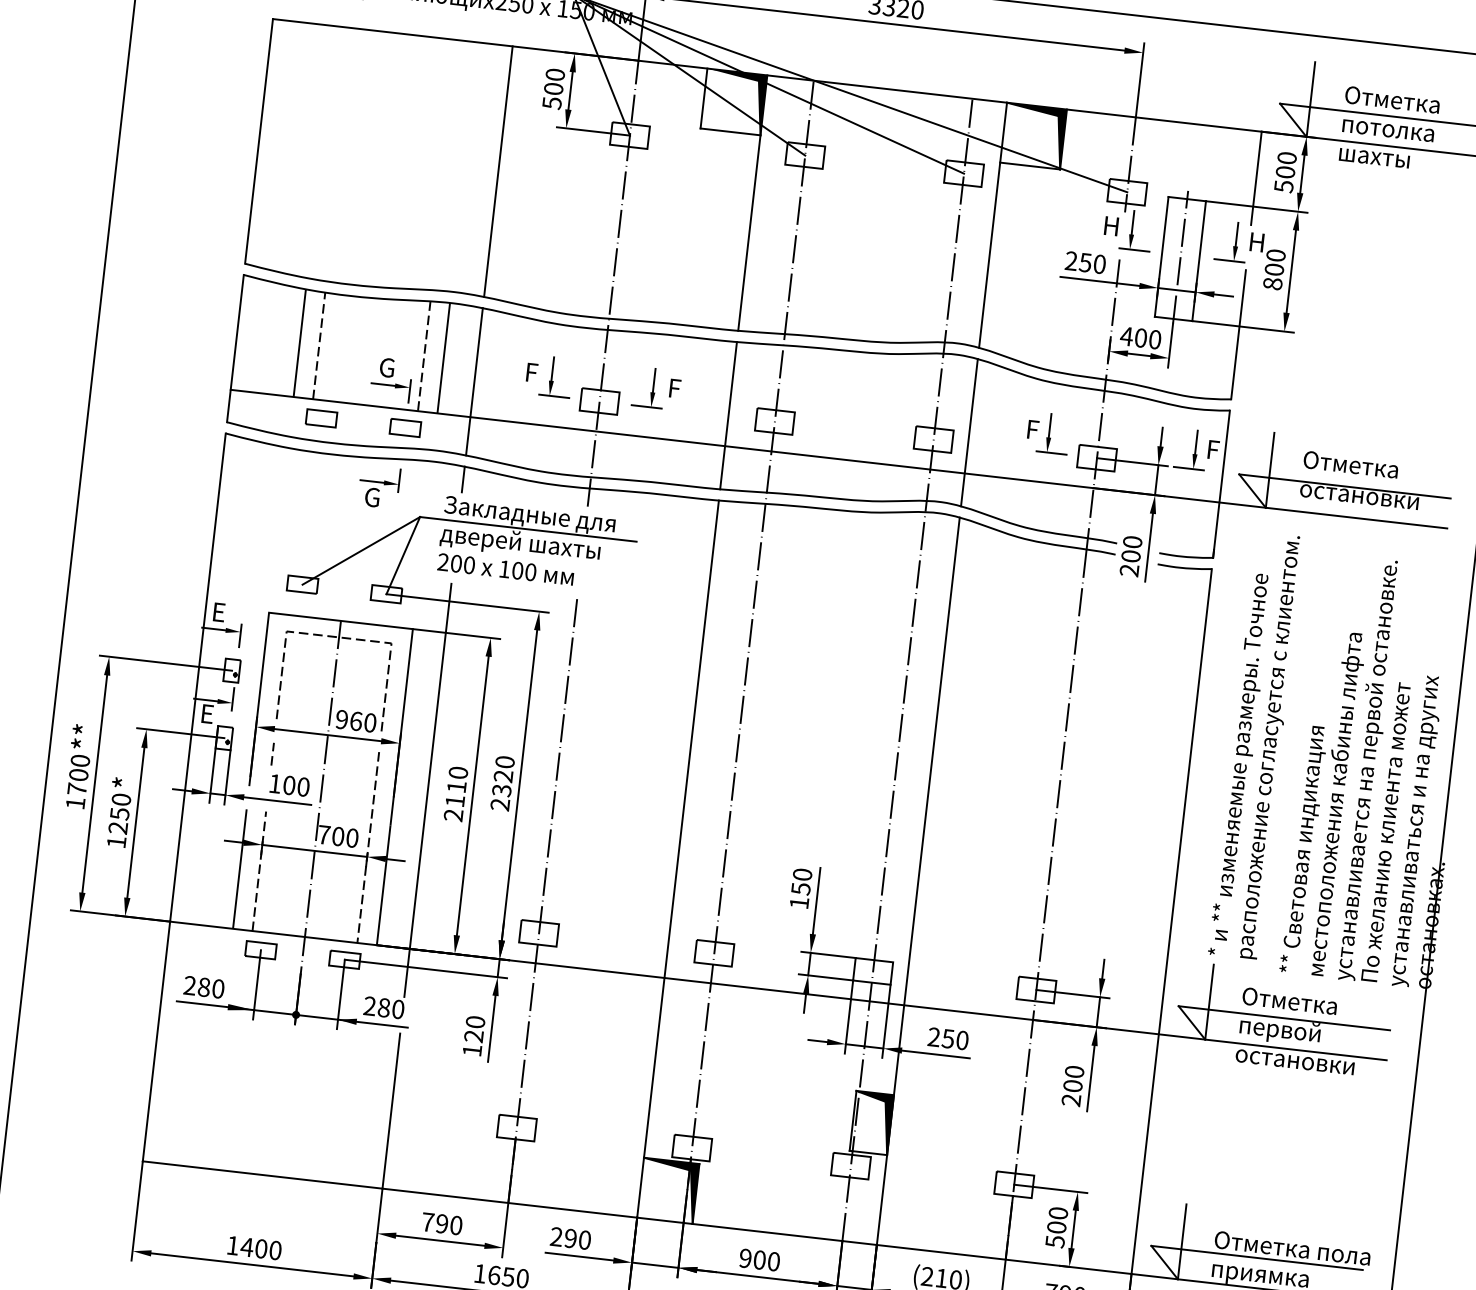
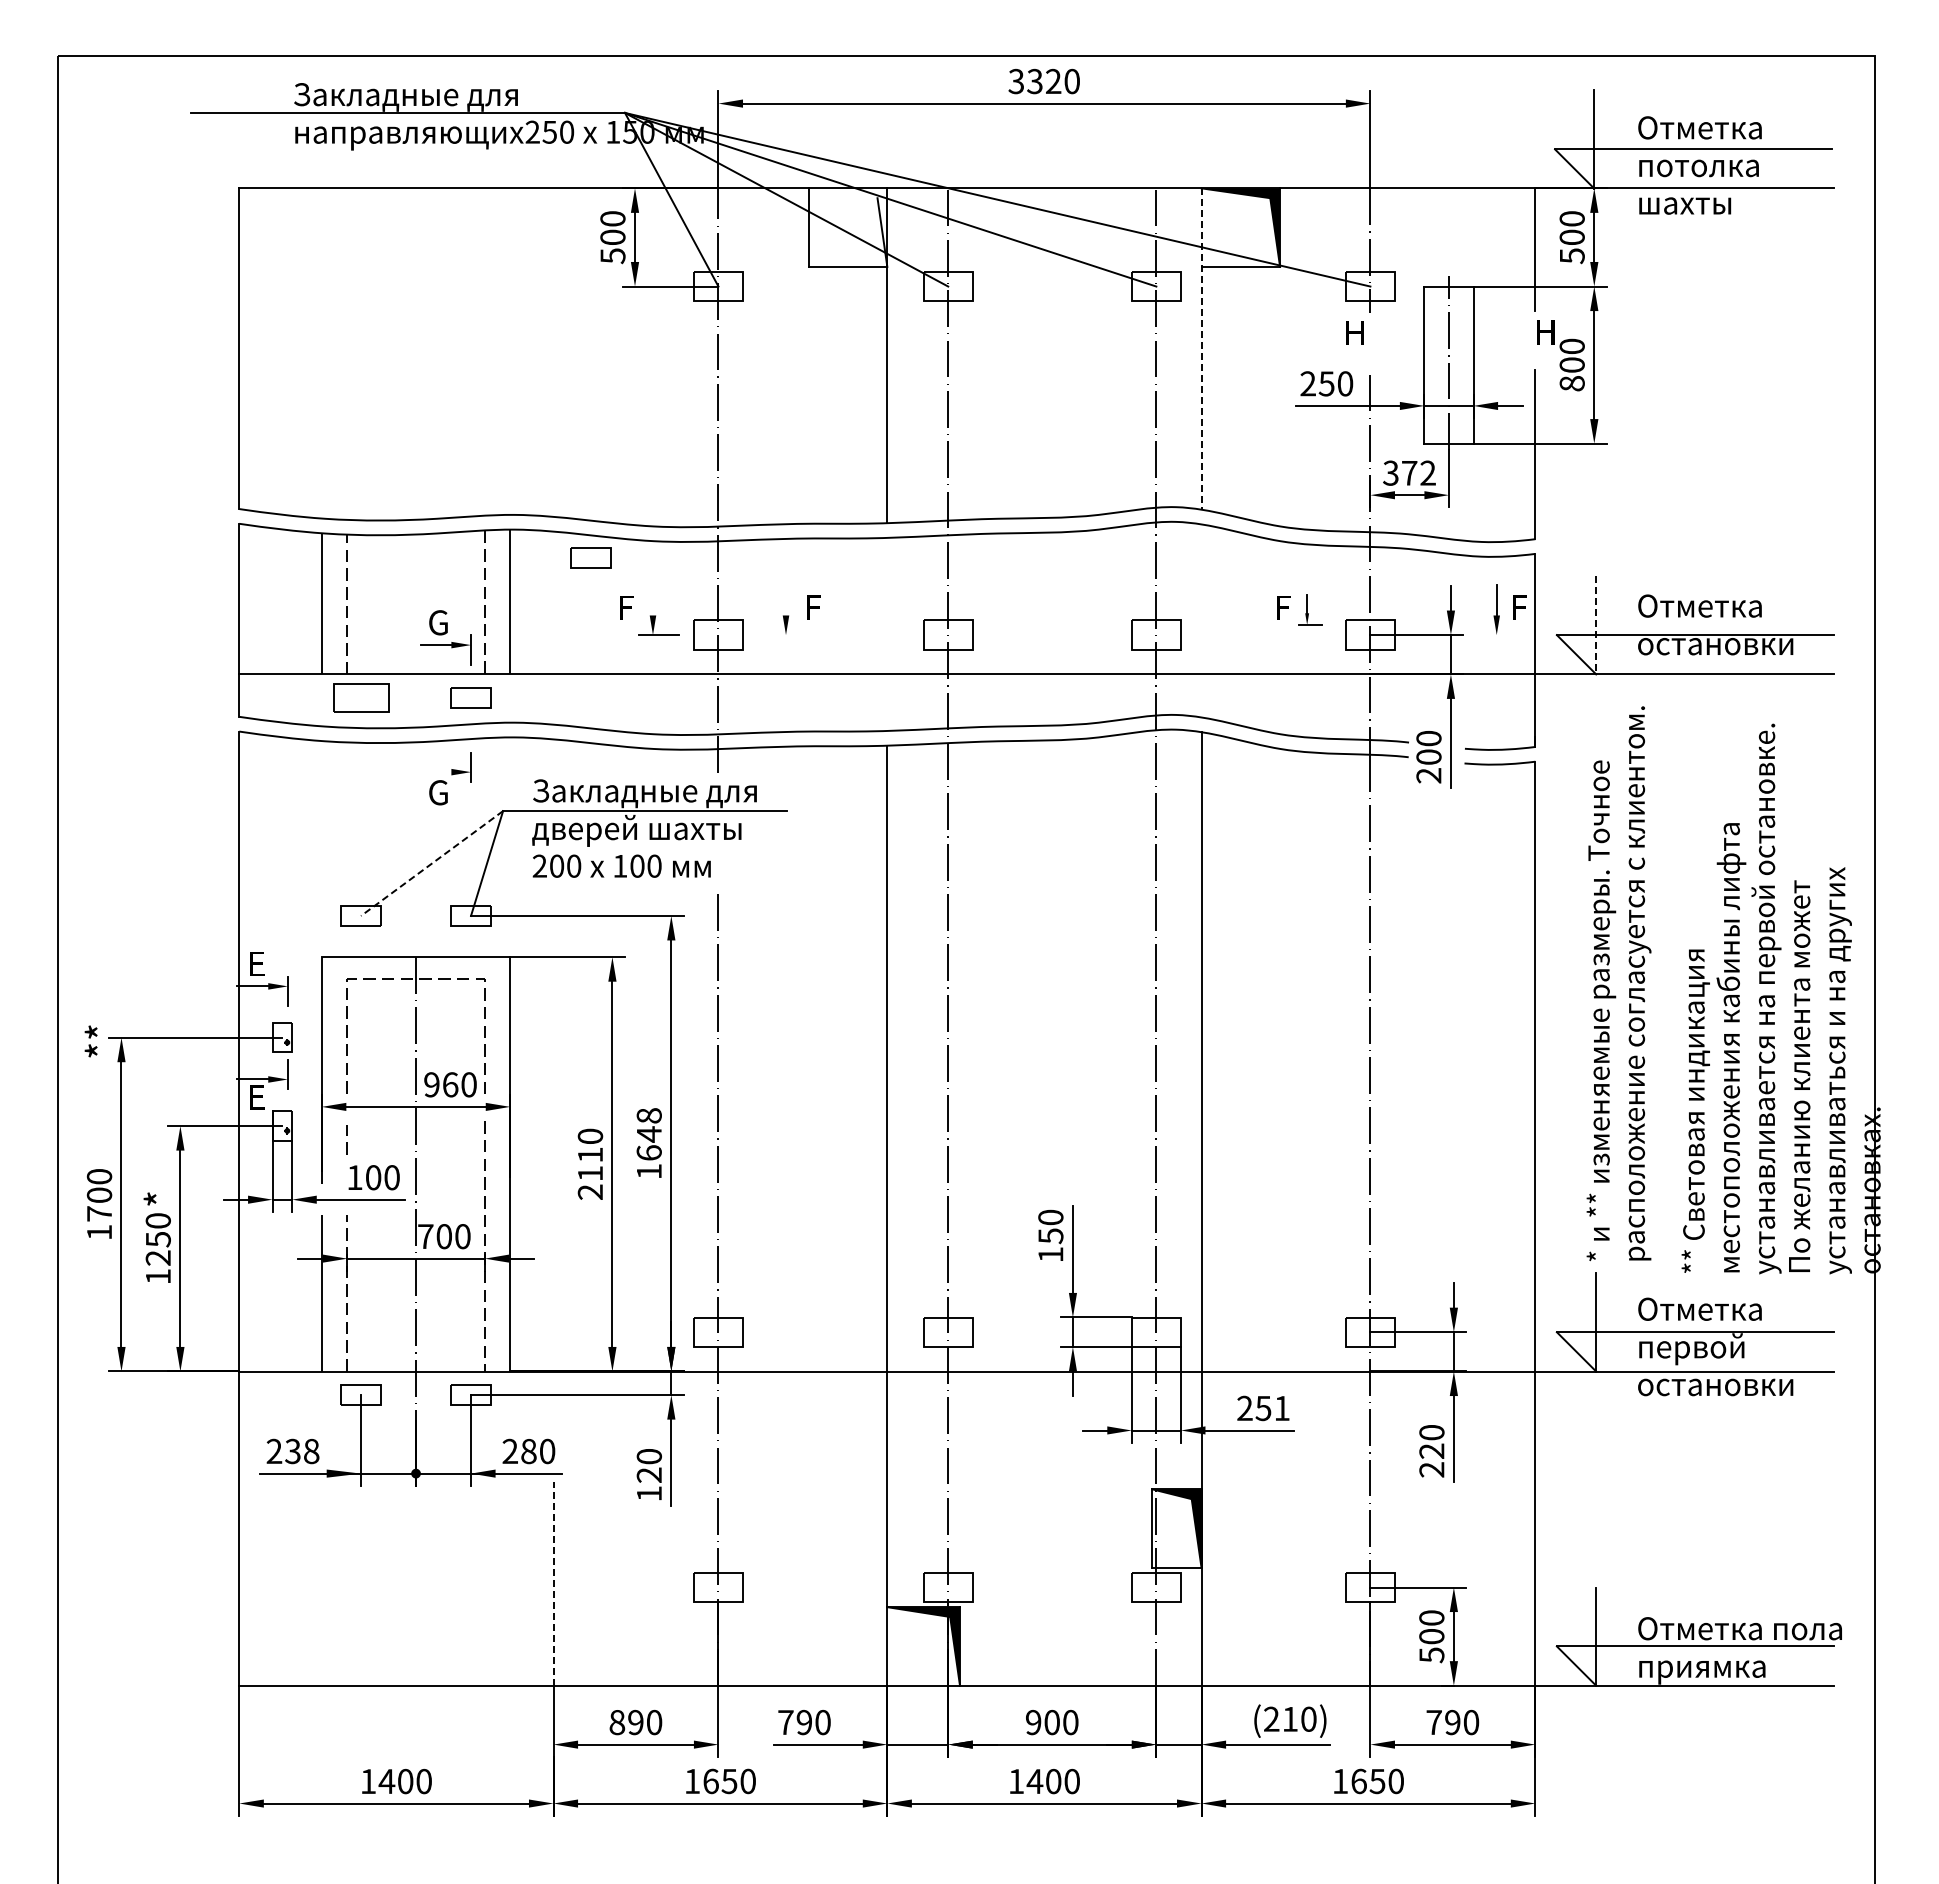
fill: (733, 101) -> (847, 226), removed
line: (498, 171) -> (553, 352), removed
line: (992, 225) -> (1201, 349), solid -> dashed
part: (1136, 230) -> (1388, 334), removed
part: (1231, 241) -> (1512, 334), removed
part: (508, 331) -> (590, 557), added
text: (1140, 337) -> (1408, 472), 400 -> 372
line: (552, 368) -> (652, 599), removed
line: (654, 380) -> (786, 599), removed
line: (474, 381) -> (553, 627), removed
line: (646, 407) -> (779, 635), removed
line: (728, 414) -> (887, 633), removed
part: (321, 418) -> (360, 697), size x1.4
line: (969, 432) -> (1201, 620), removed
part: (1053, 433) -> (1310, 609), size x0.6
line: (1188, 468) -> (1490, 635), removed
line: (1270, 470) -> (1596, 625), solid -> dashed
line: (463, 479) -> (553, 755), removed
line: (371, 481) -> (435, 772), removed
line: (360, 550) -> (431, 863), solid -> dashed
text: (76, 736) -> (90, 1041), moved
text: (502, 783) -> (648, 1143), 2320 -> 1648
line: (427, 790) -> (553, 1163), removed
text: (211, 987) -> (302, 1450), 280 -> 238
text: (961, 1040) -> (1281, 1408), 250 -> 251
text: (1072, 1085) -> (1431, 1450), 200 -> 220
line: (391, 1111) -> (553, 1584), solid -> dashed
text: (428, 1222) -> (617, 1722), 790 -> 890
text: (556, 1236) -> (785, 1721), 290 -> 790

